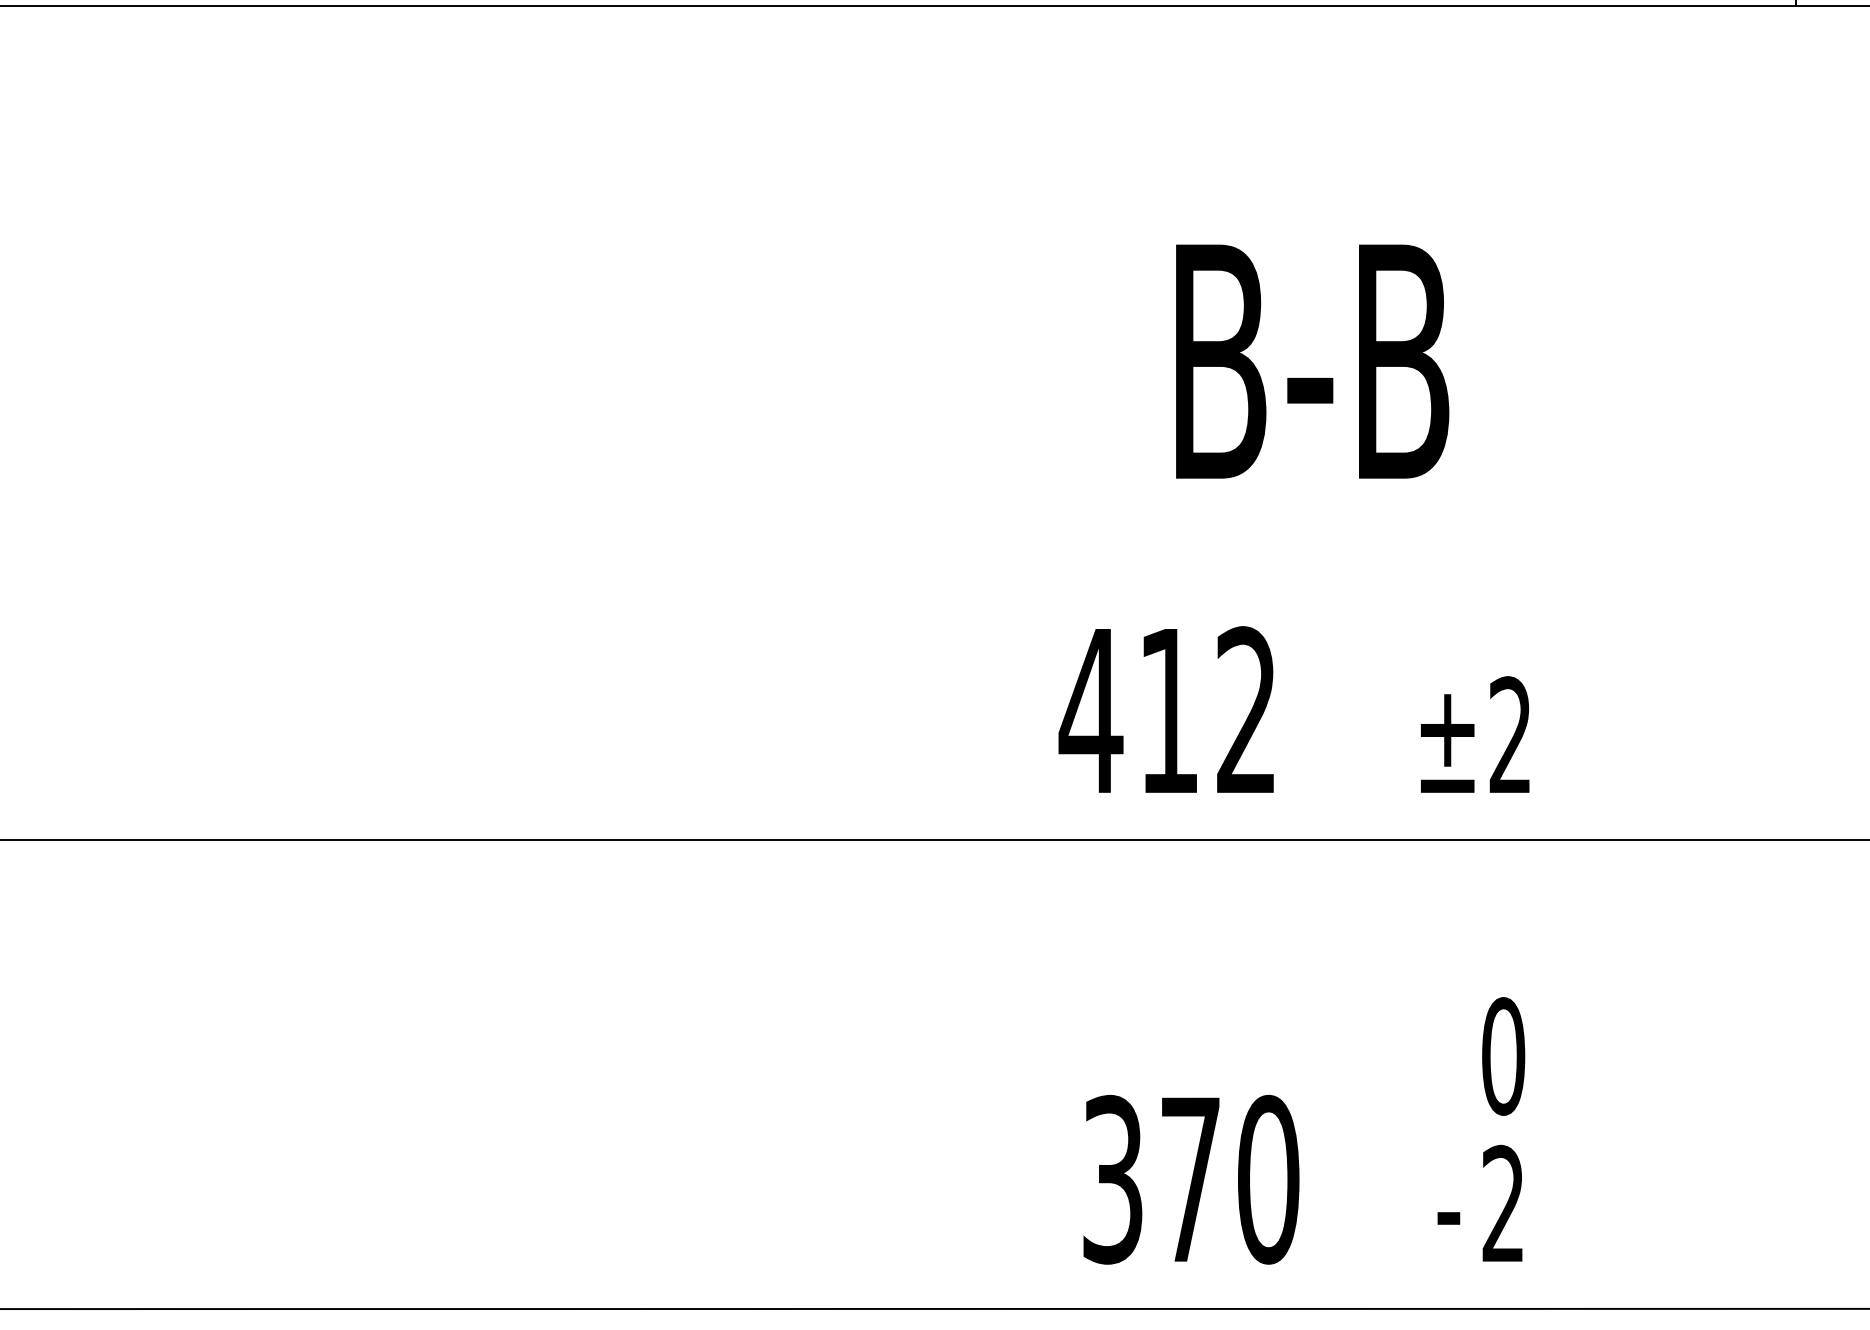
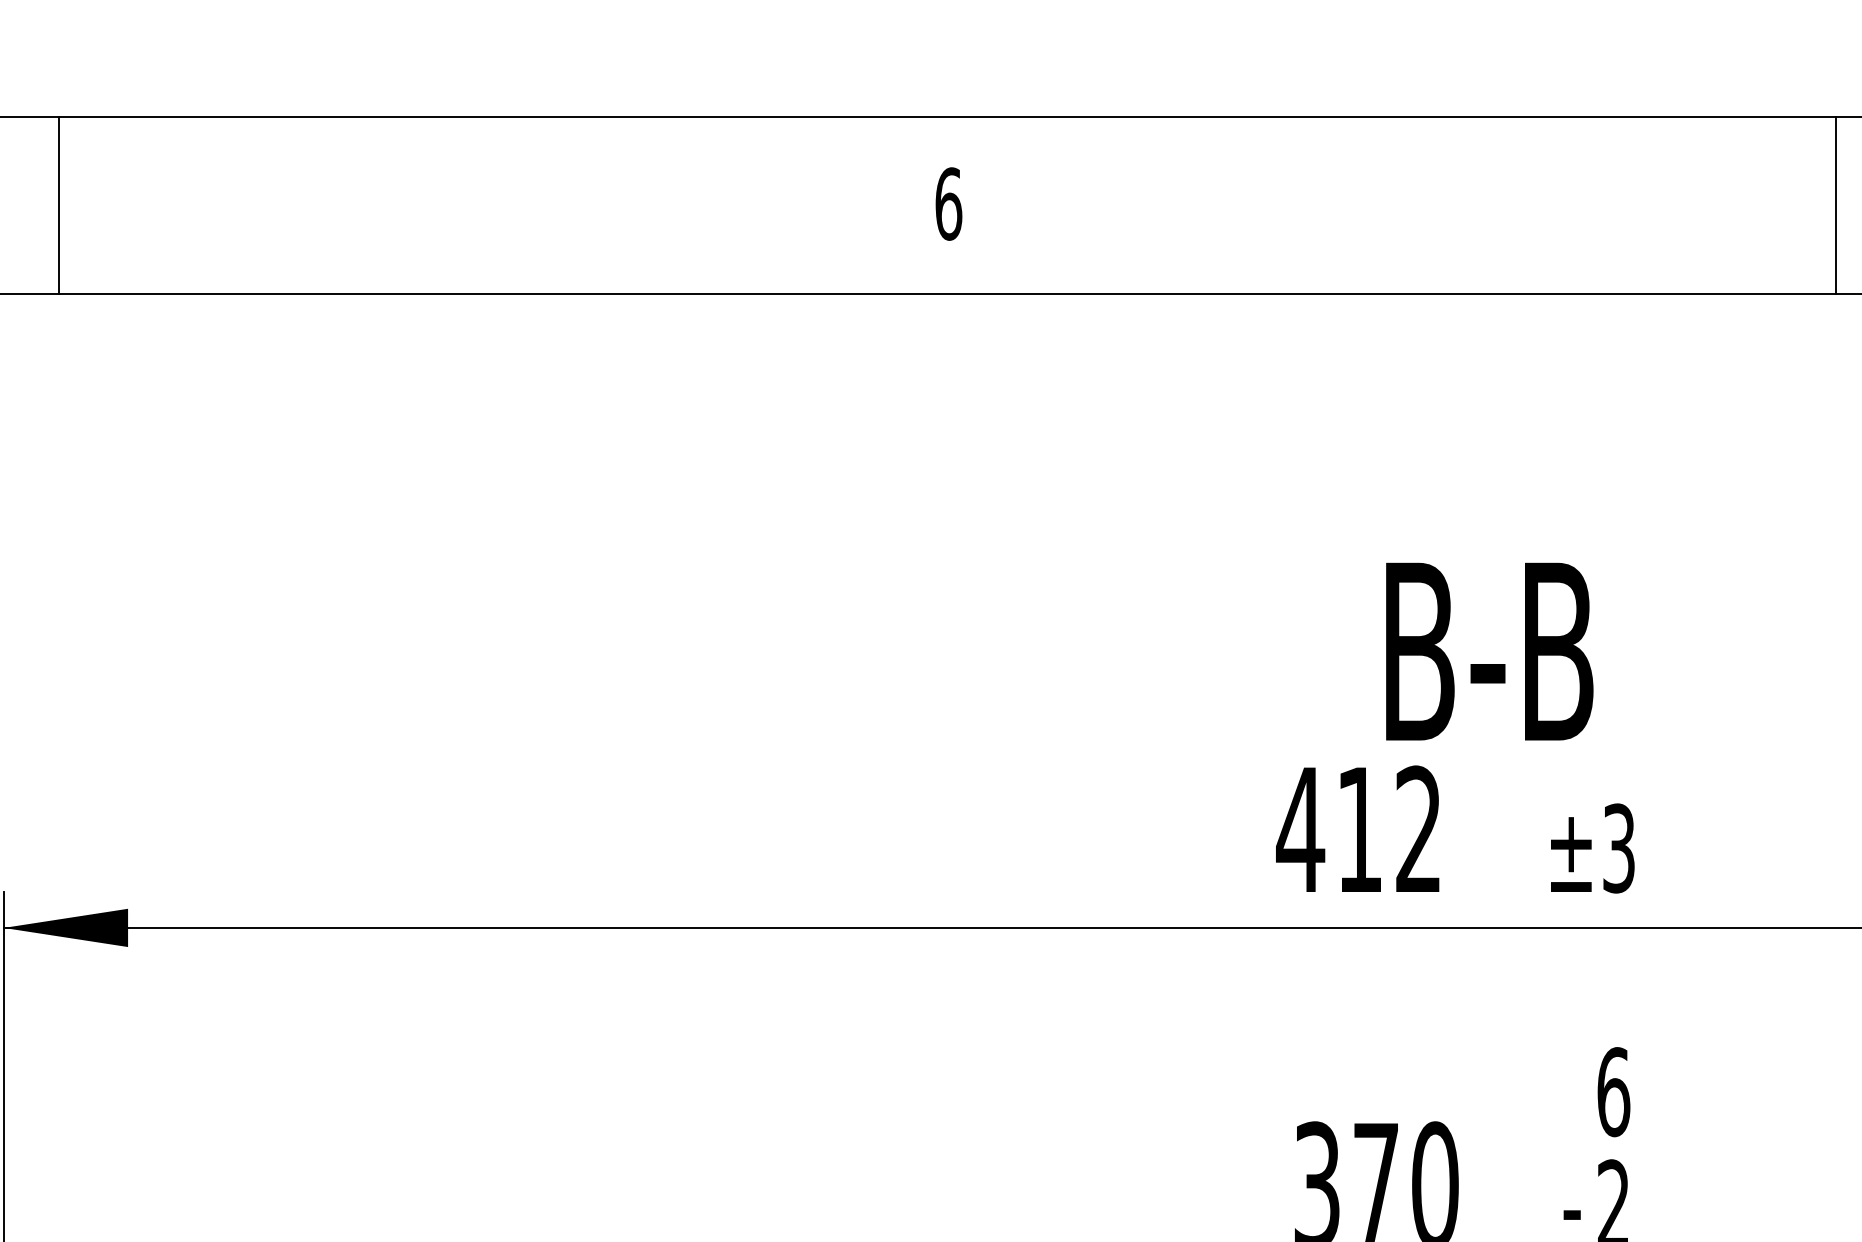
text: (1312, 361) -> (1489, 651), moved
text: (1509, 735) -> (1618, 848), ±2 -> ±3
text: (1503, 1056) -> (1613, 1092), 0 -> 6

